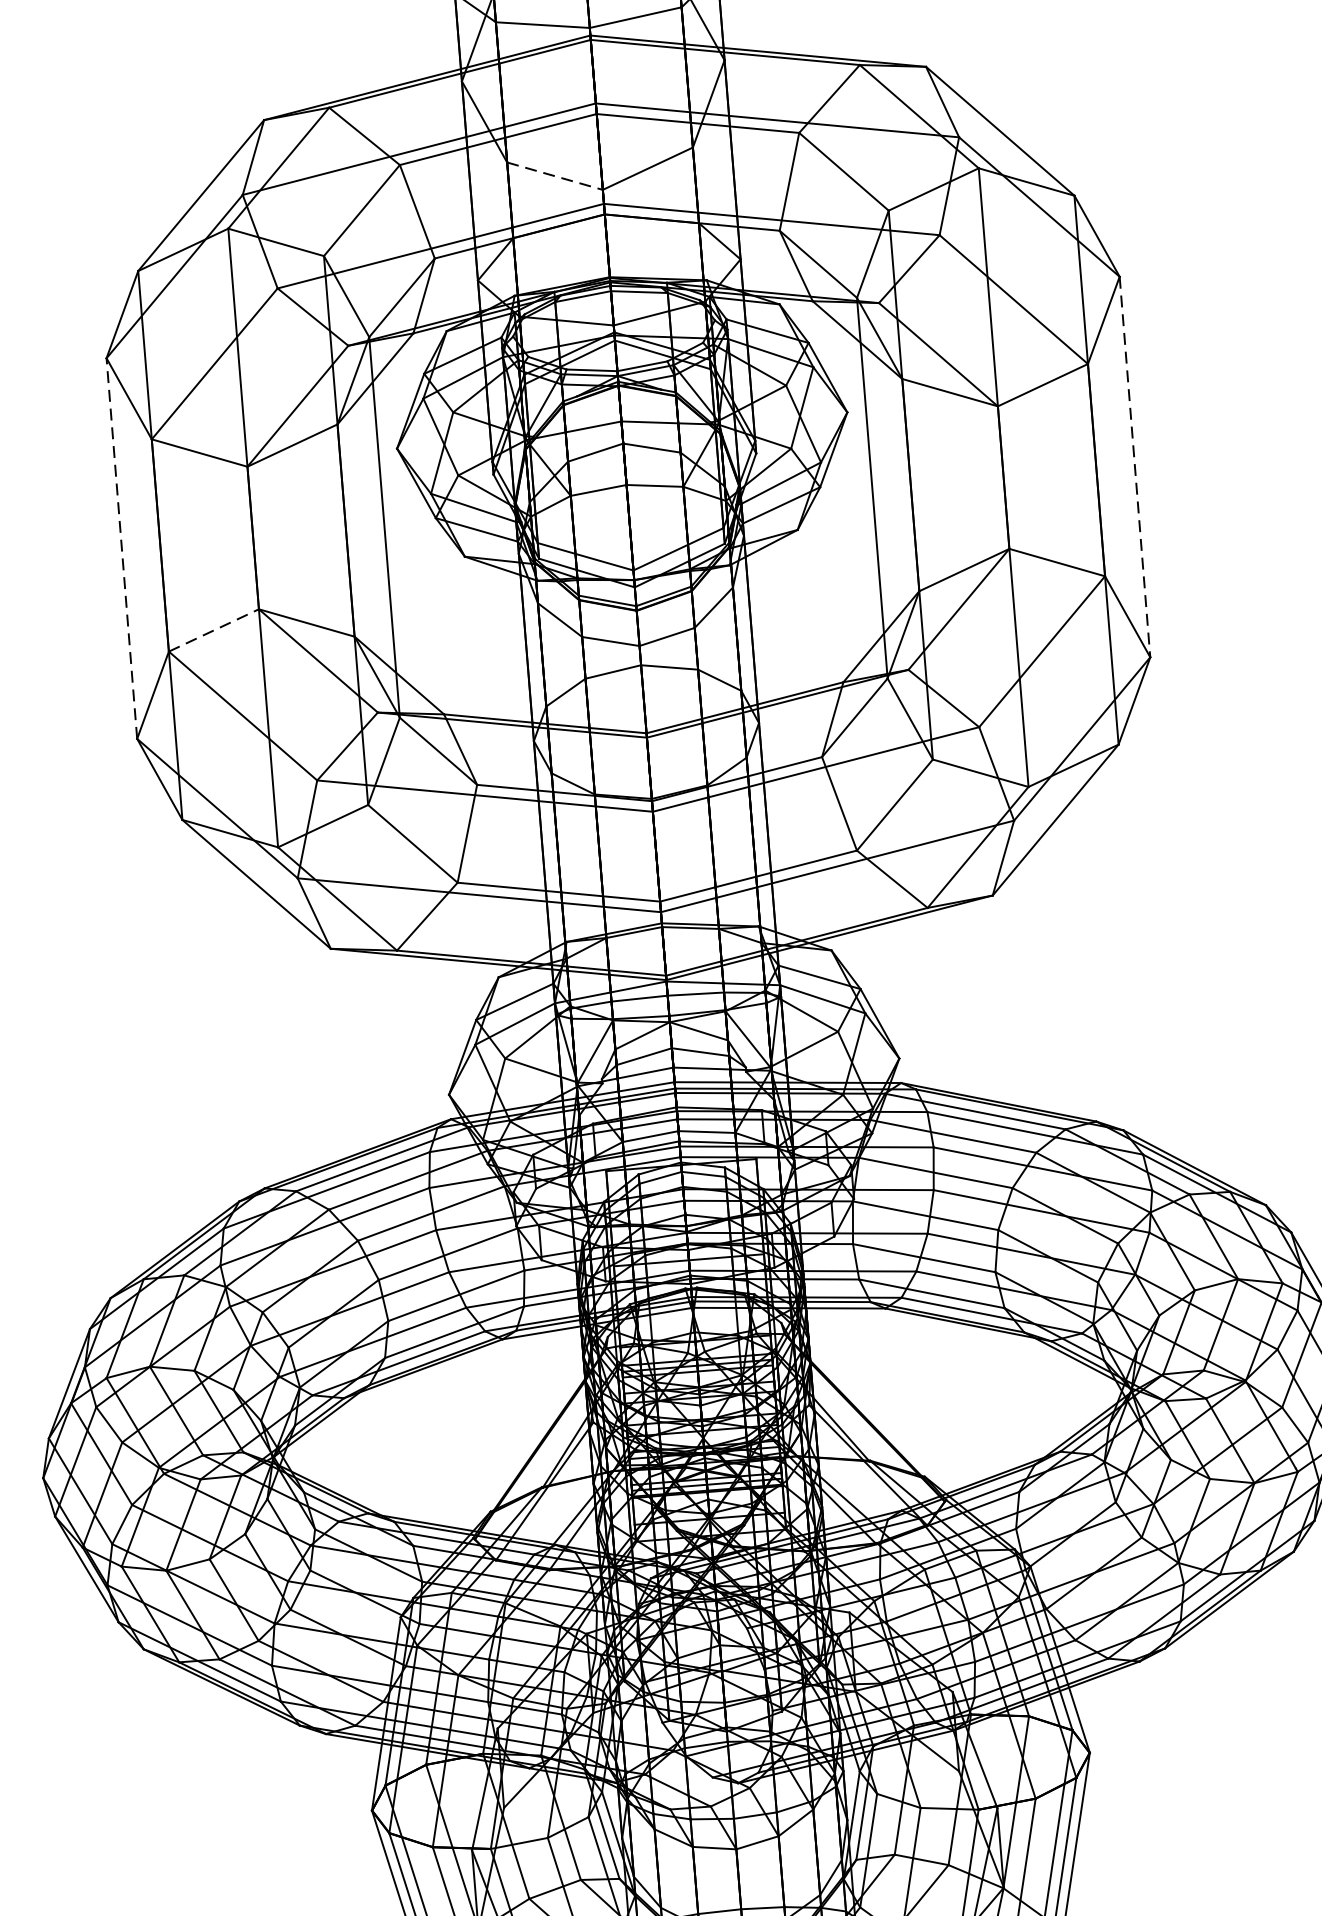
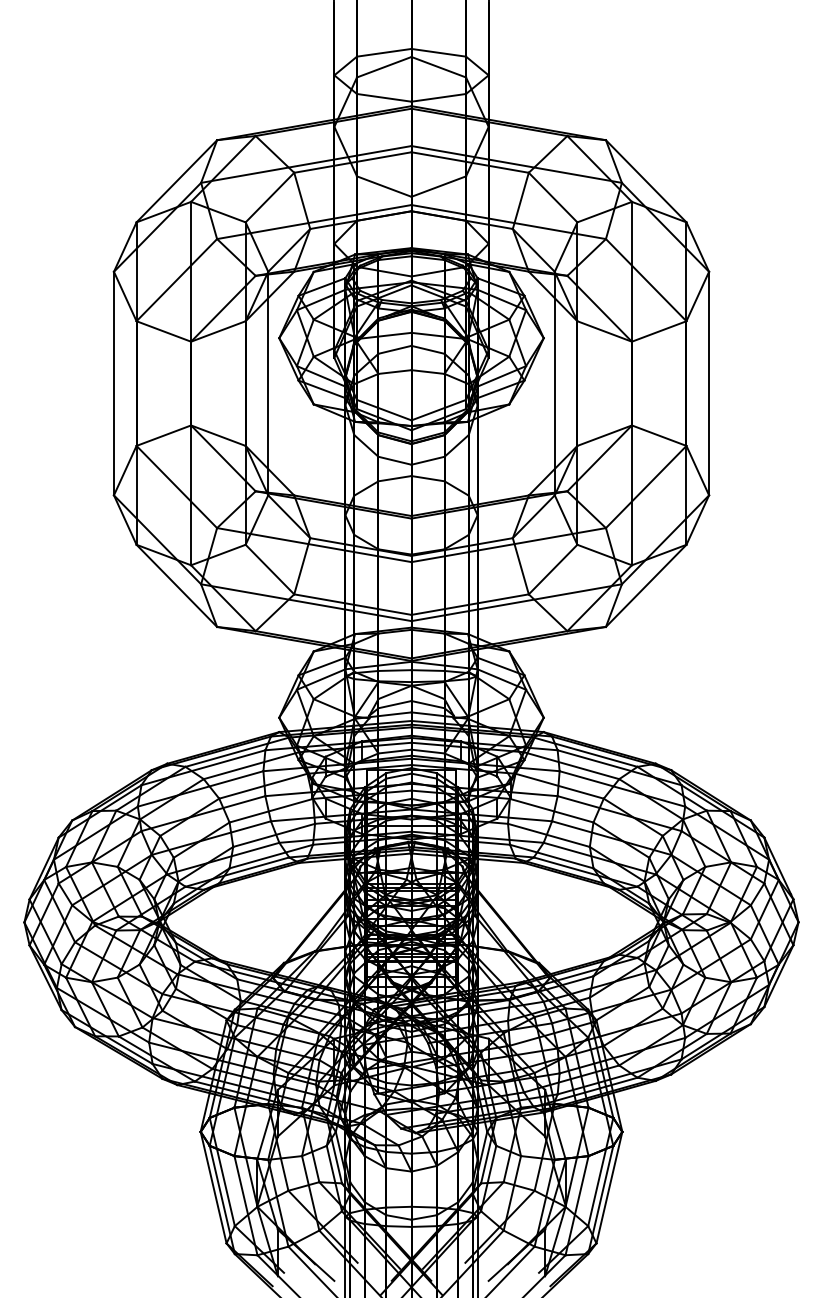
line: (555, 176) -> (384, 186), dashed -> solid
line: (1135, 466) -> (709, 383), dashed -> solid
line: (121, 548) -> (113, 383), dashed -> solid
line: (214, 630) -> (164, 435), dashed -> solid

